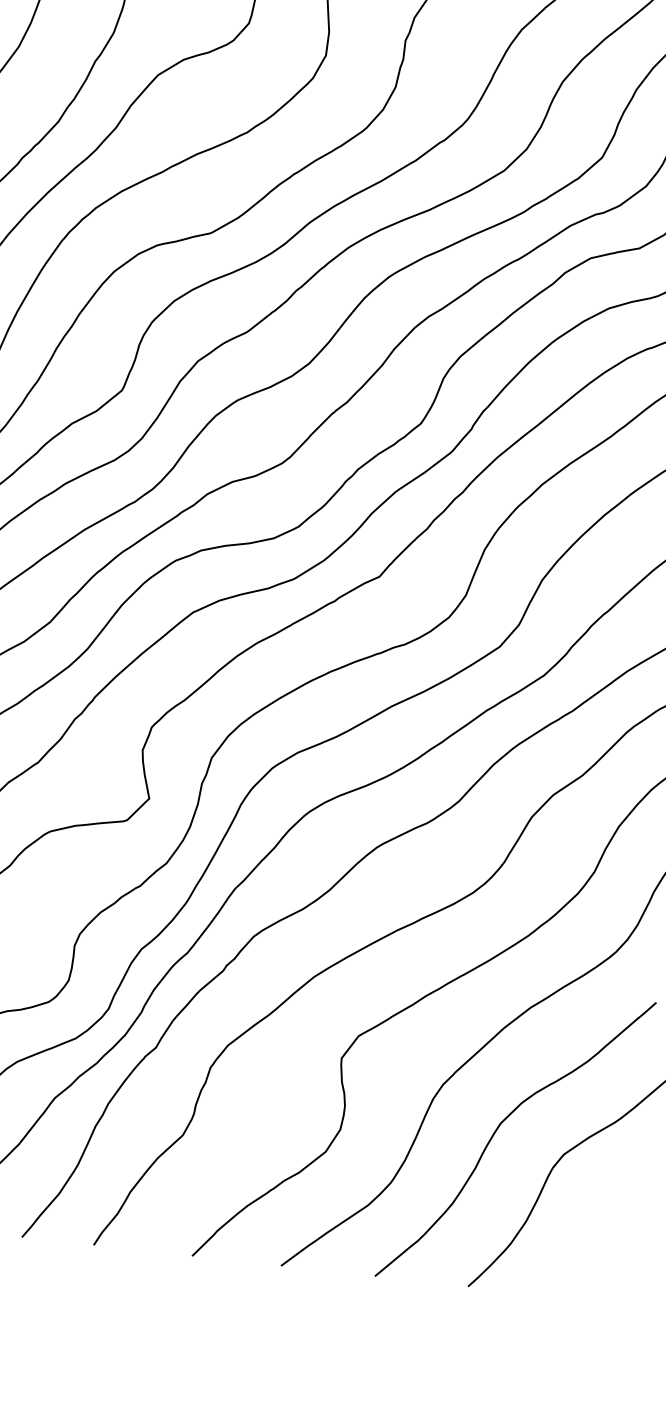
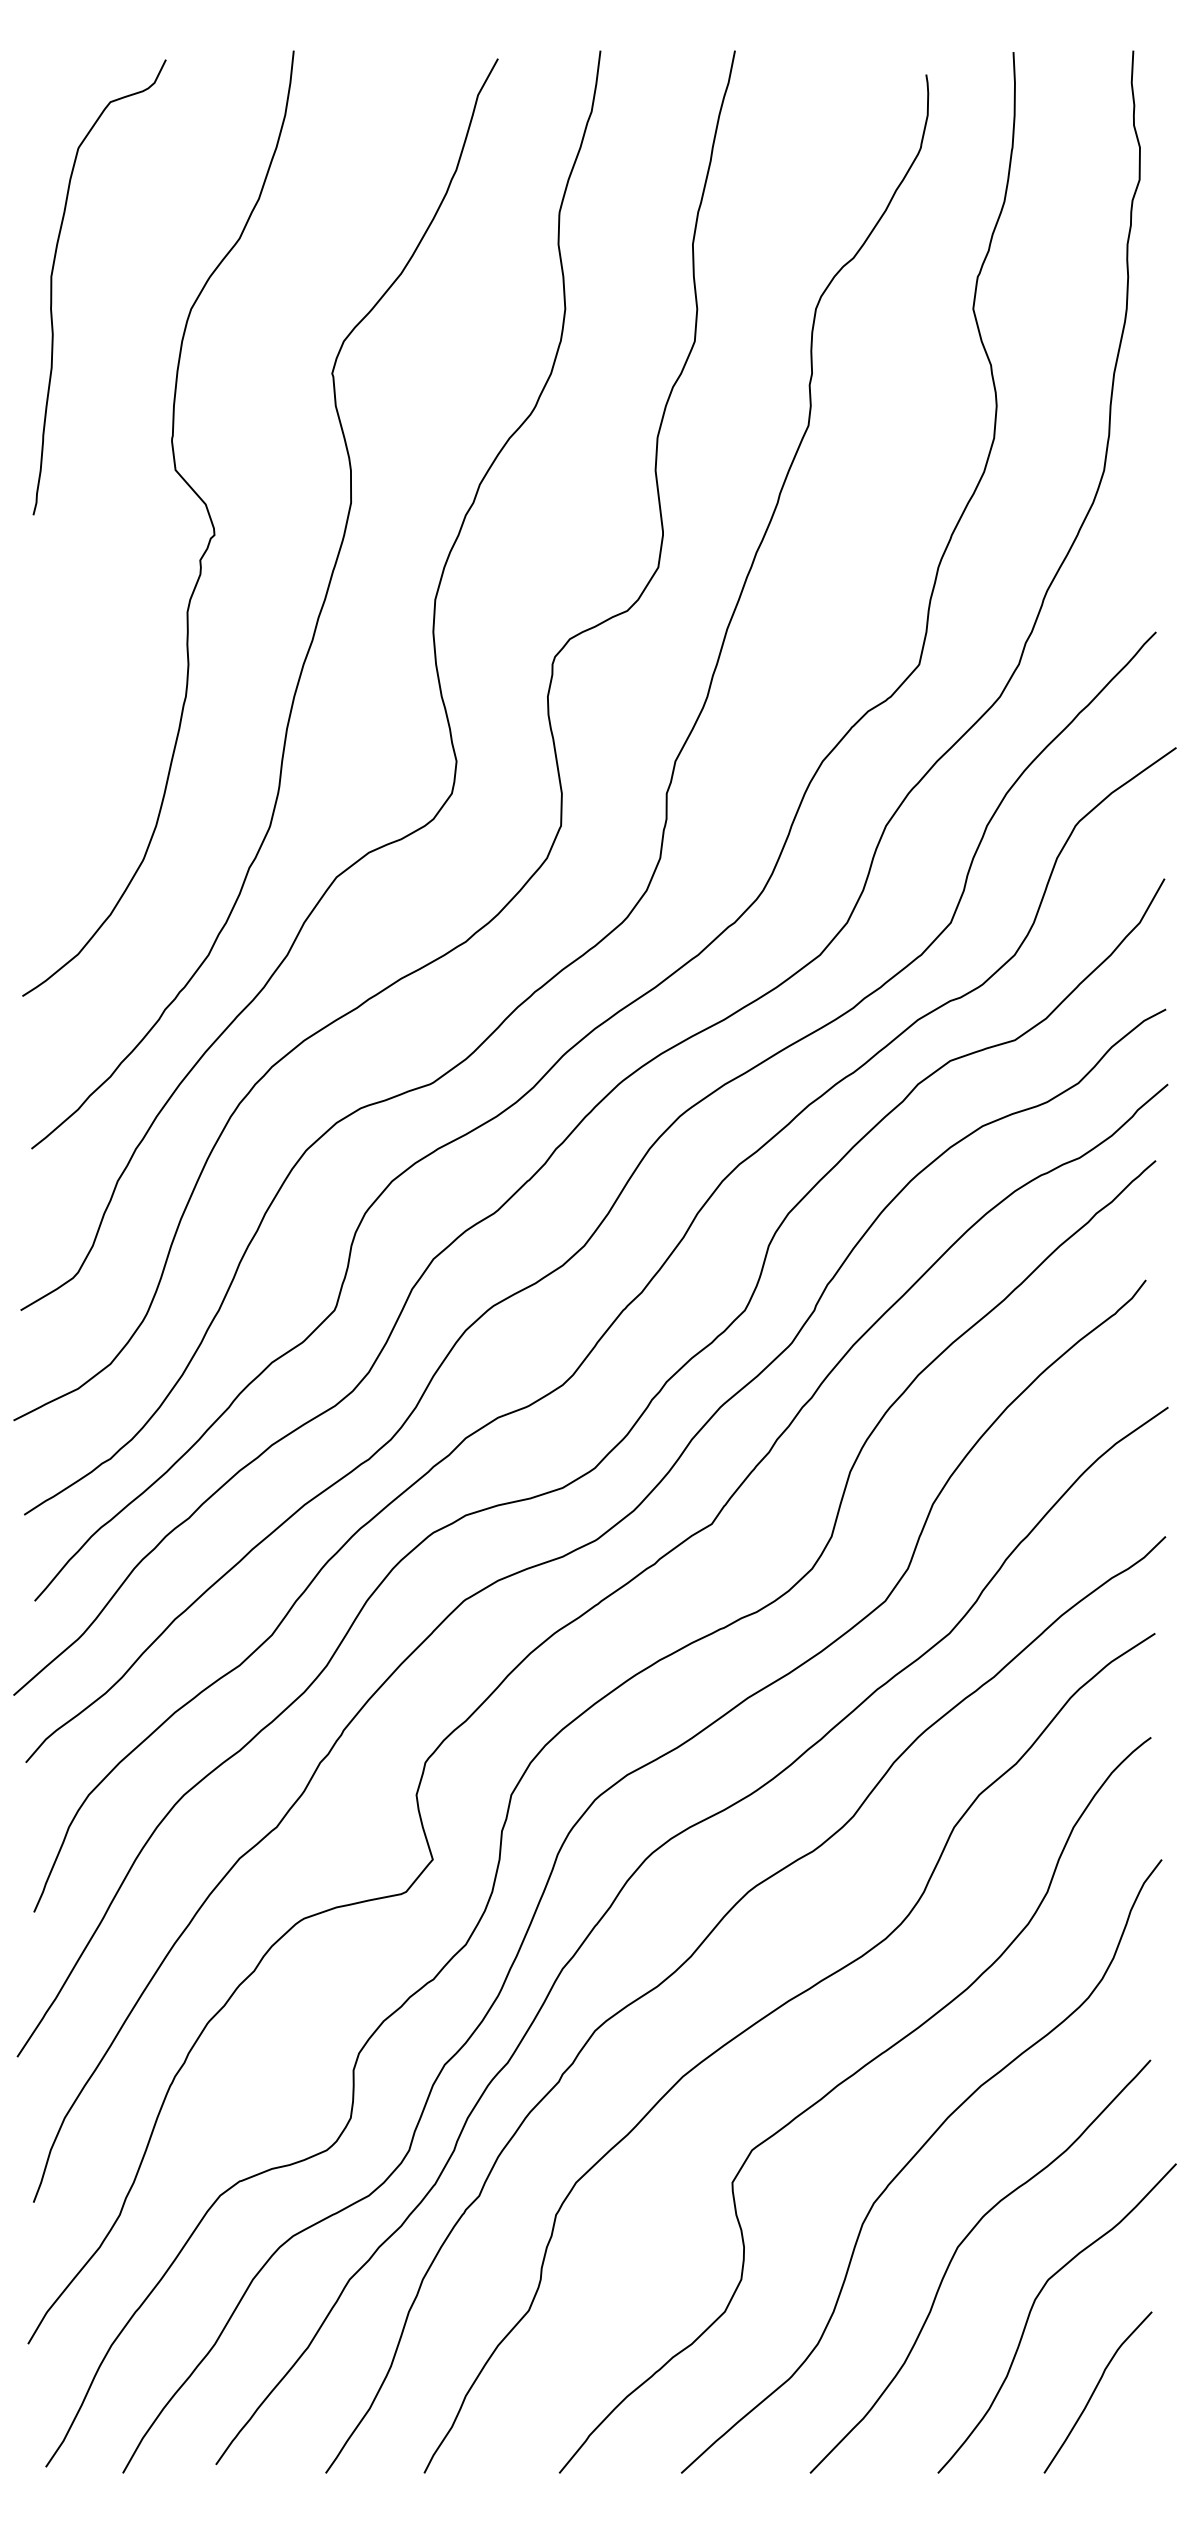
curve: (589, 1238) -> (1095, 2390), added

